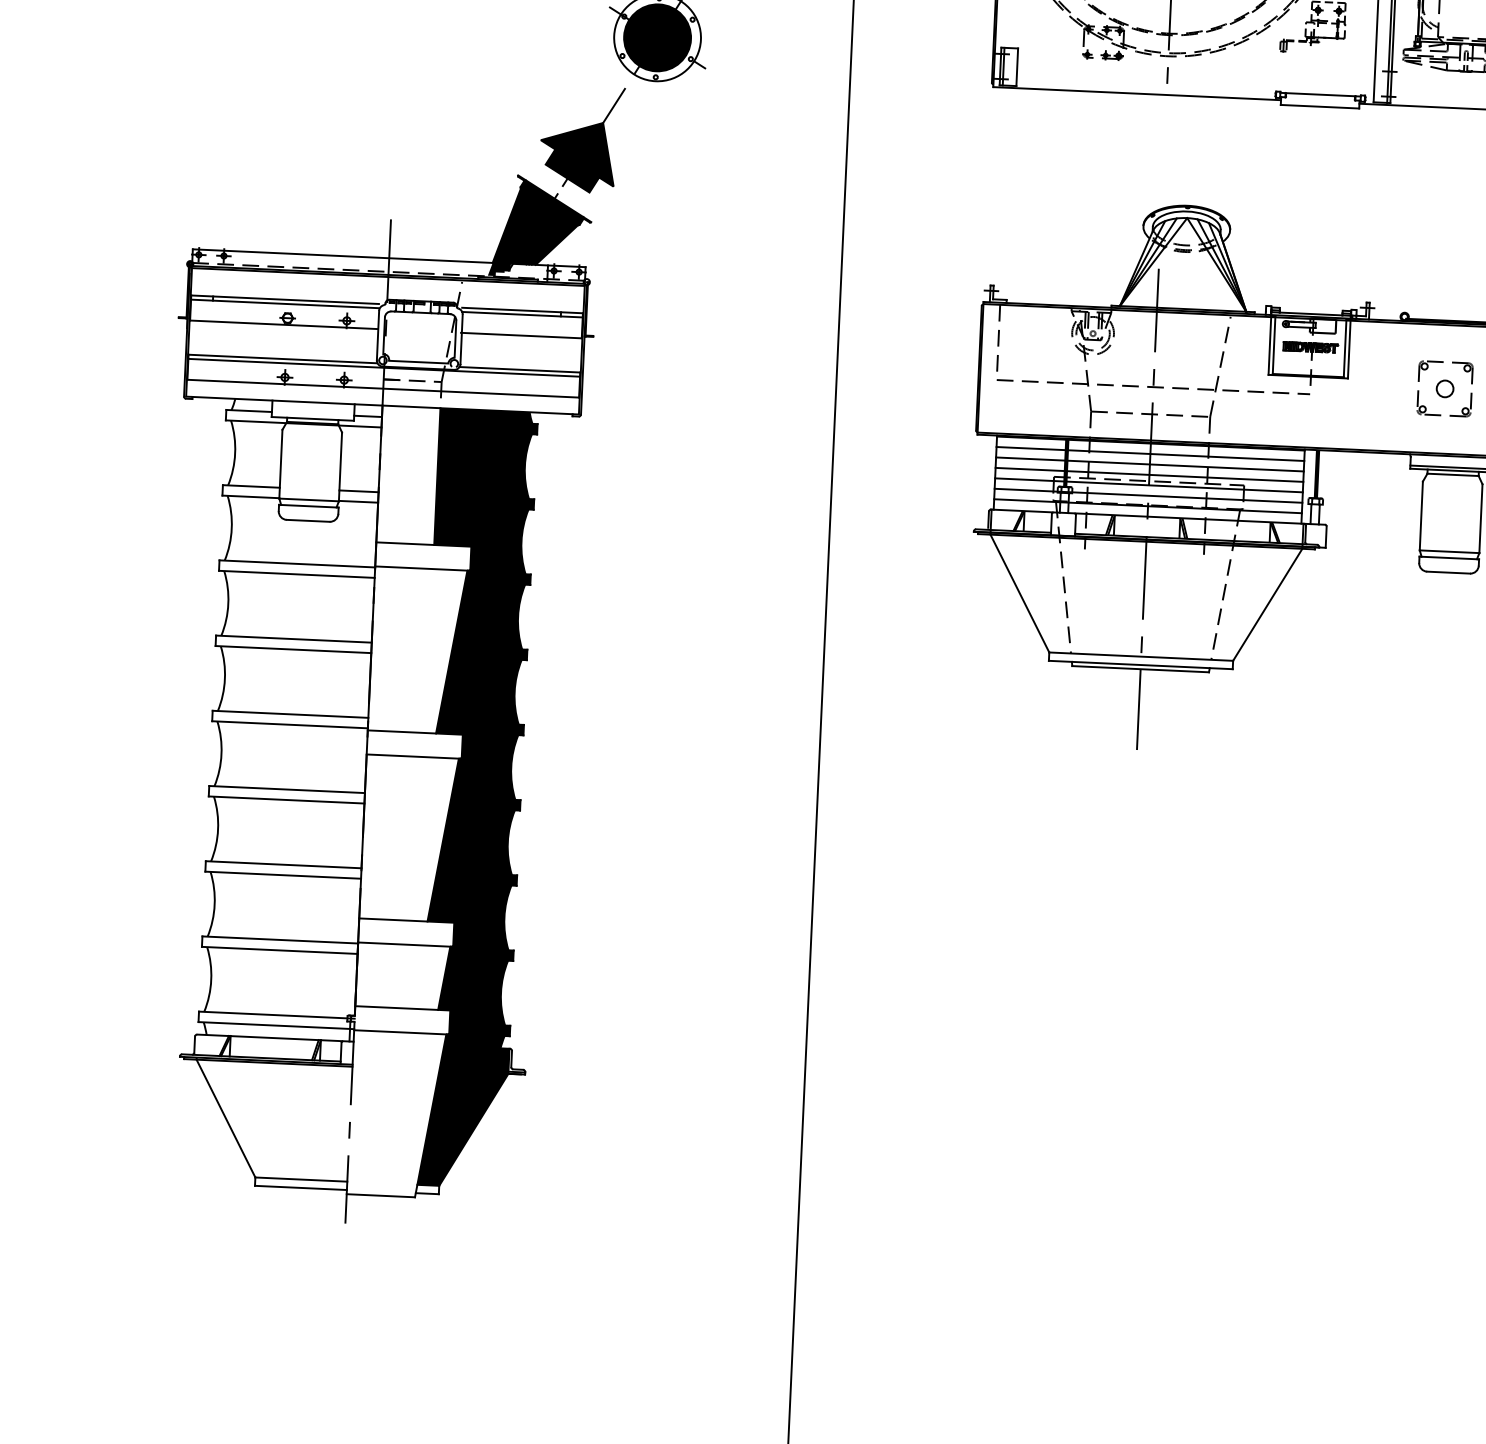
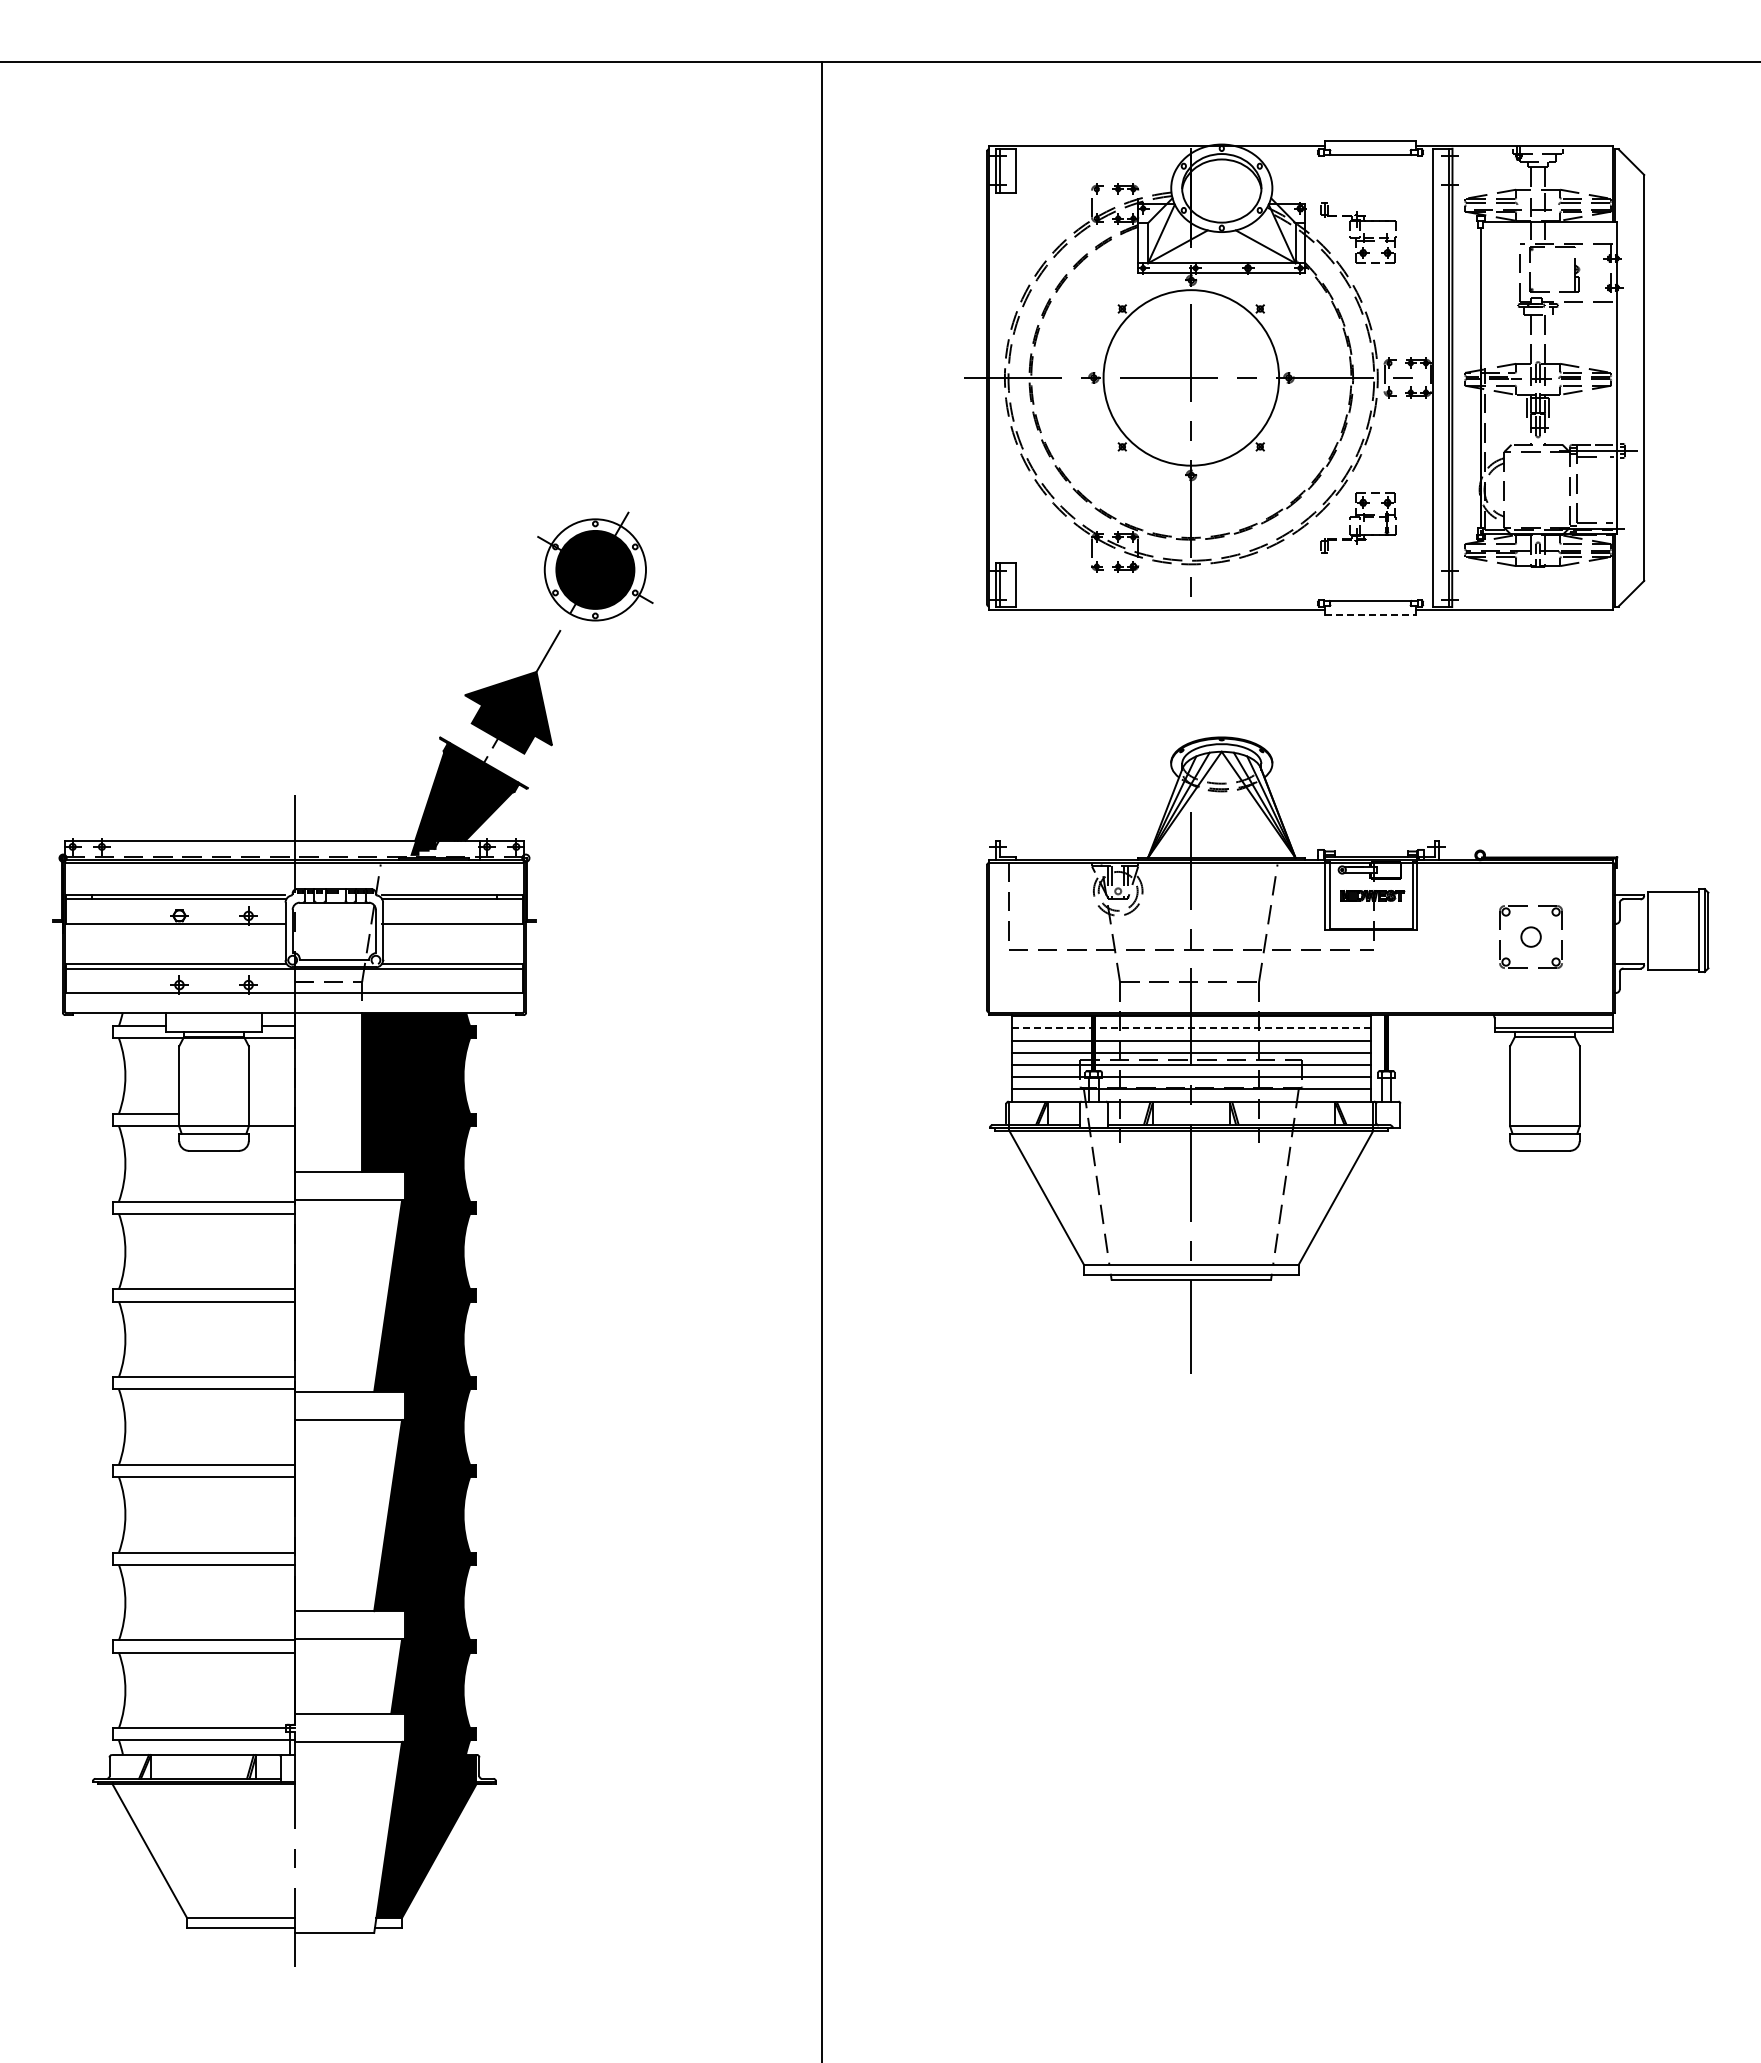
line: (1320, 107) -> (1370, 615), solid -> dashed
line: (1150, 454) -> (1191, 1028), solid -> dashed
line: (358, 491) -> (271, 1113), removed

